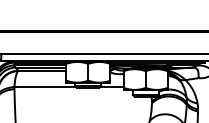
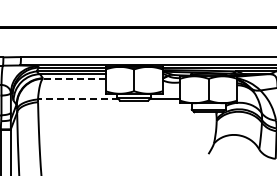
line: (41, 70) -> (73, 78), solid -> dashed
line: (44, 87) -> (77, 99), solid -> dashed

